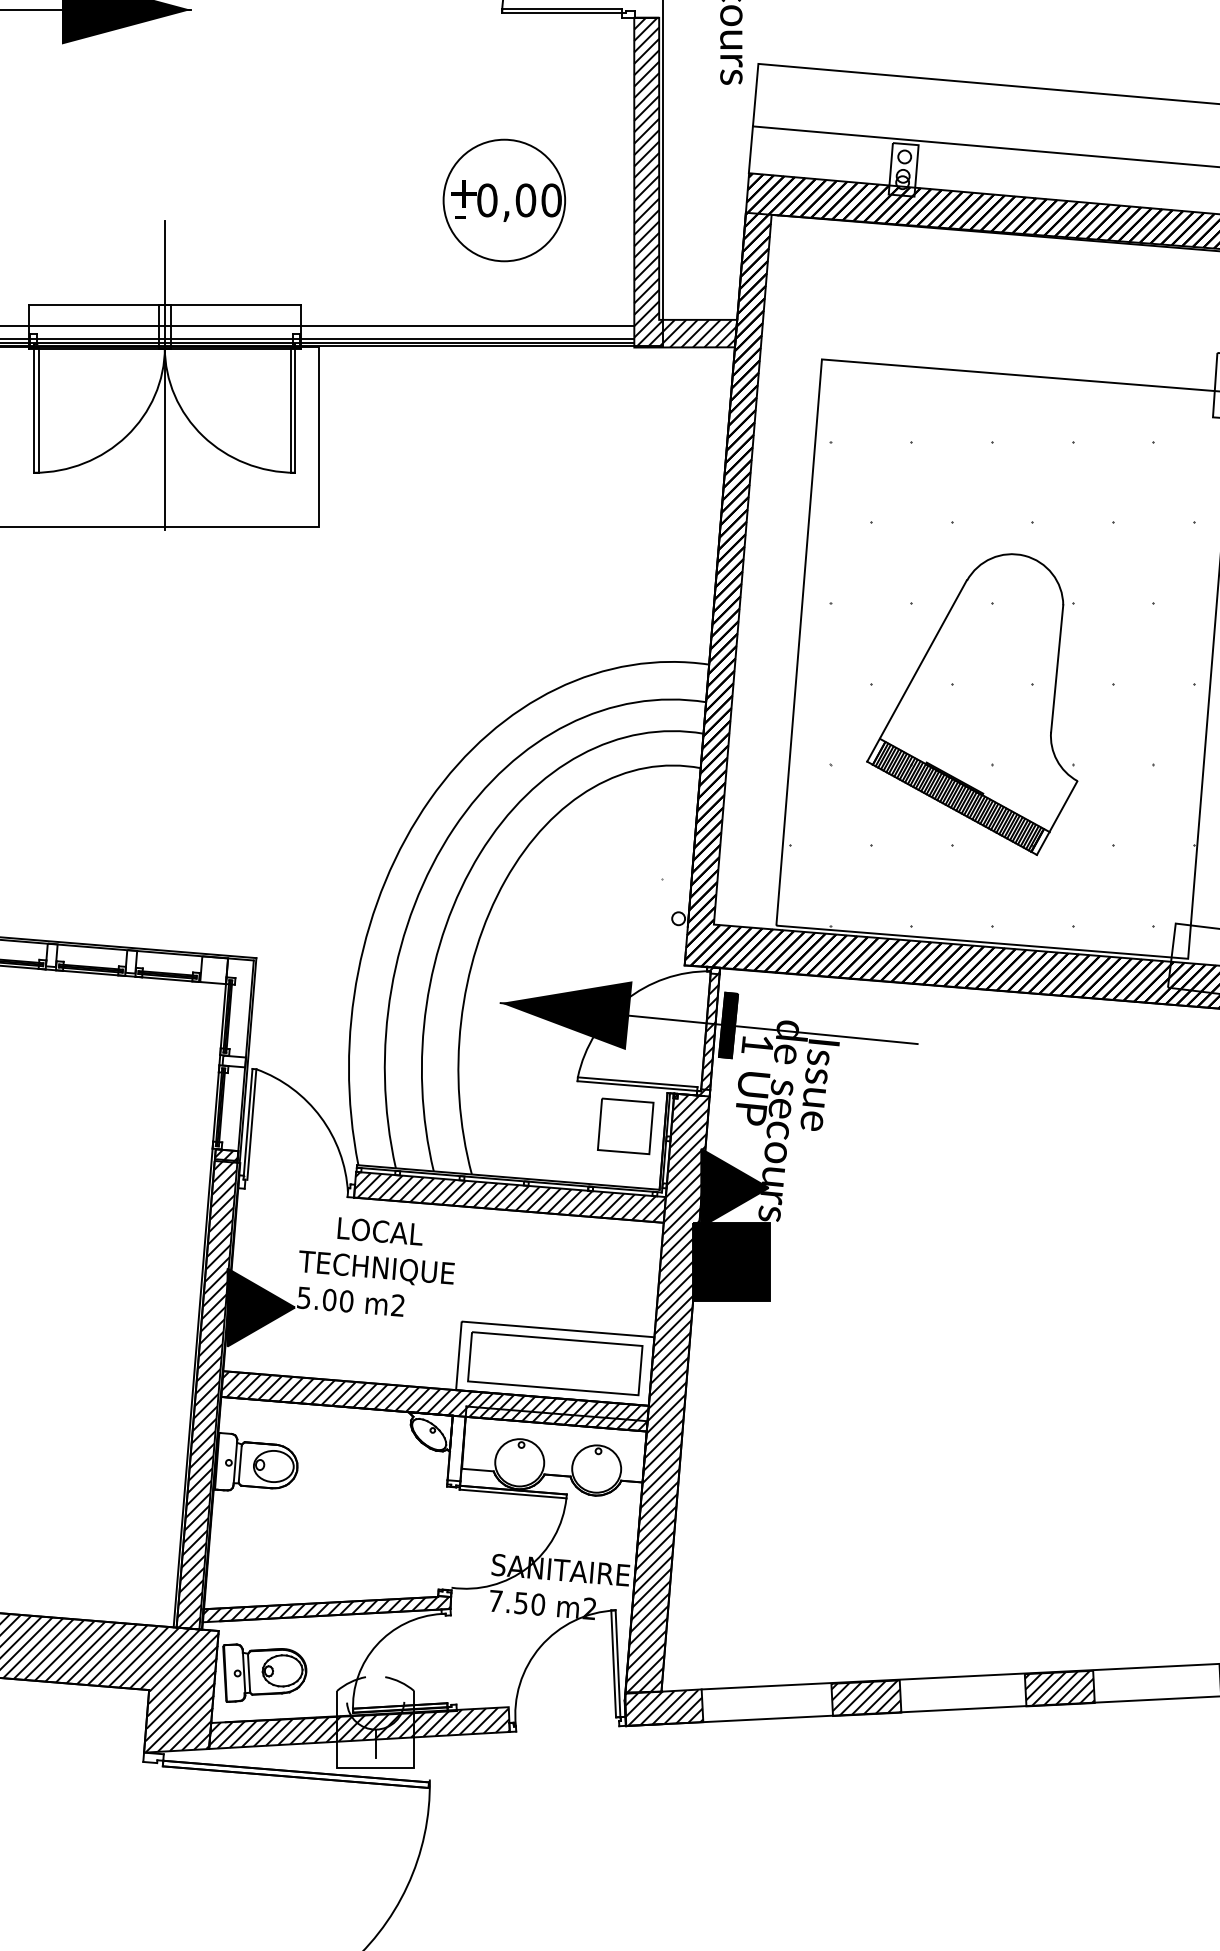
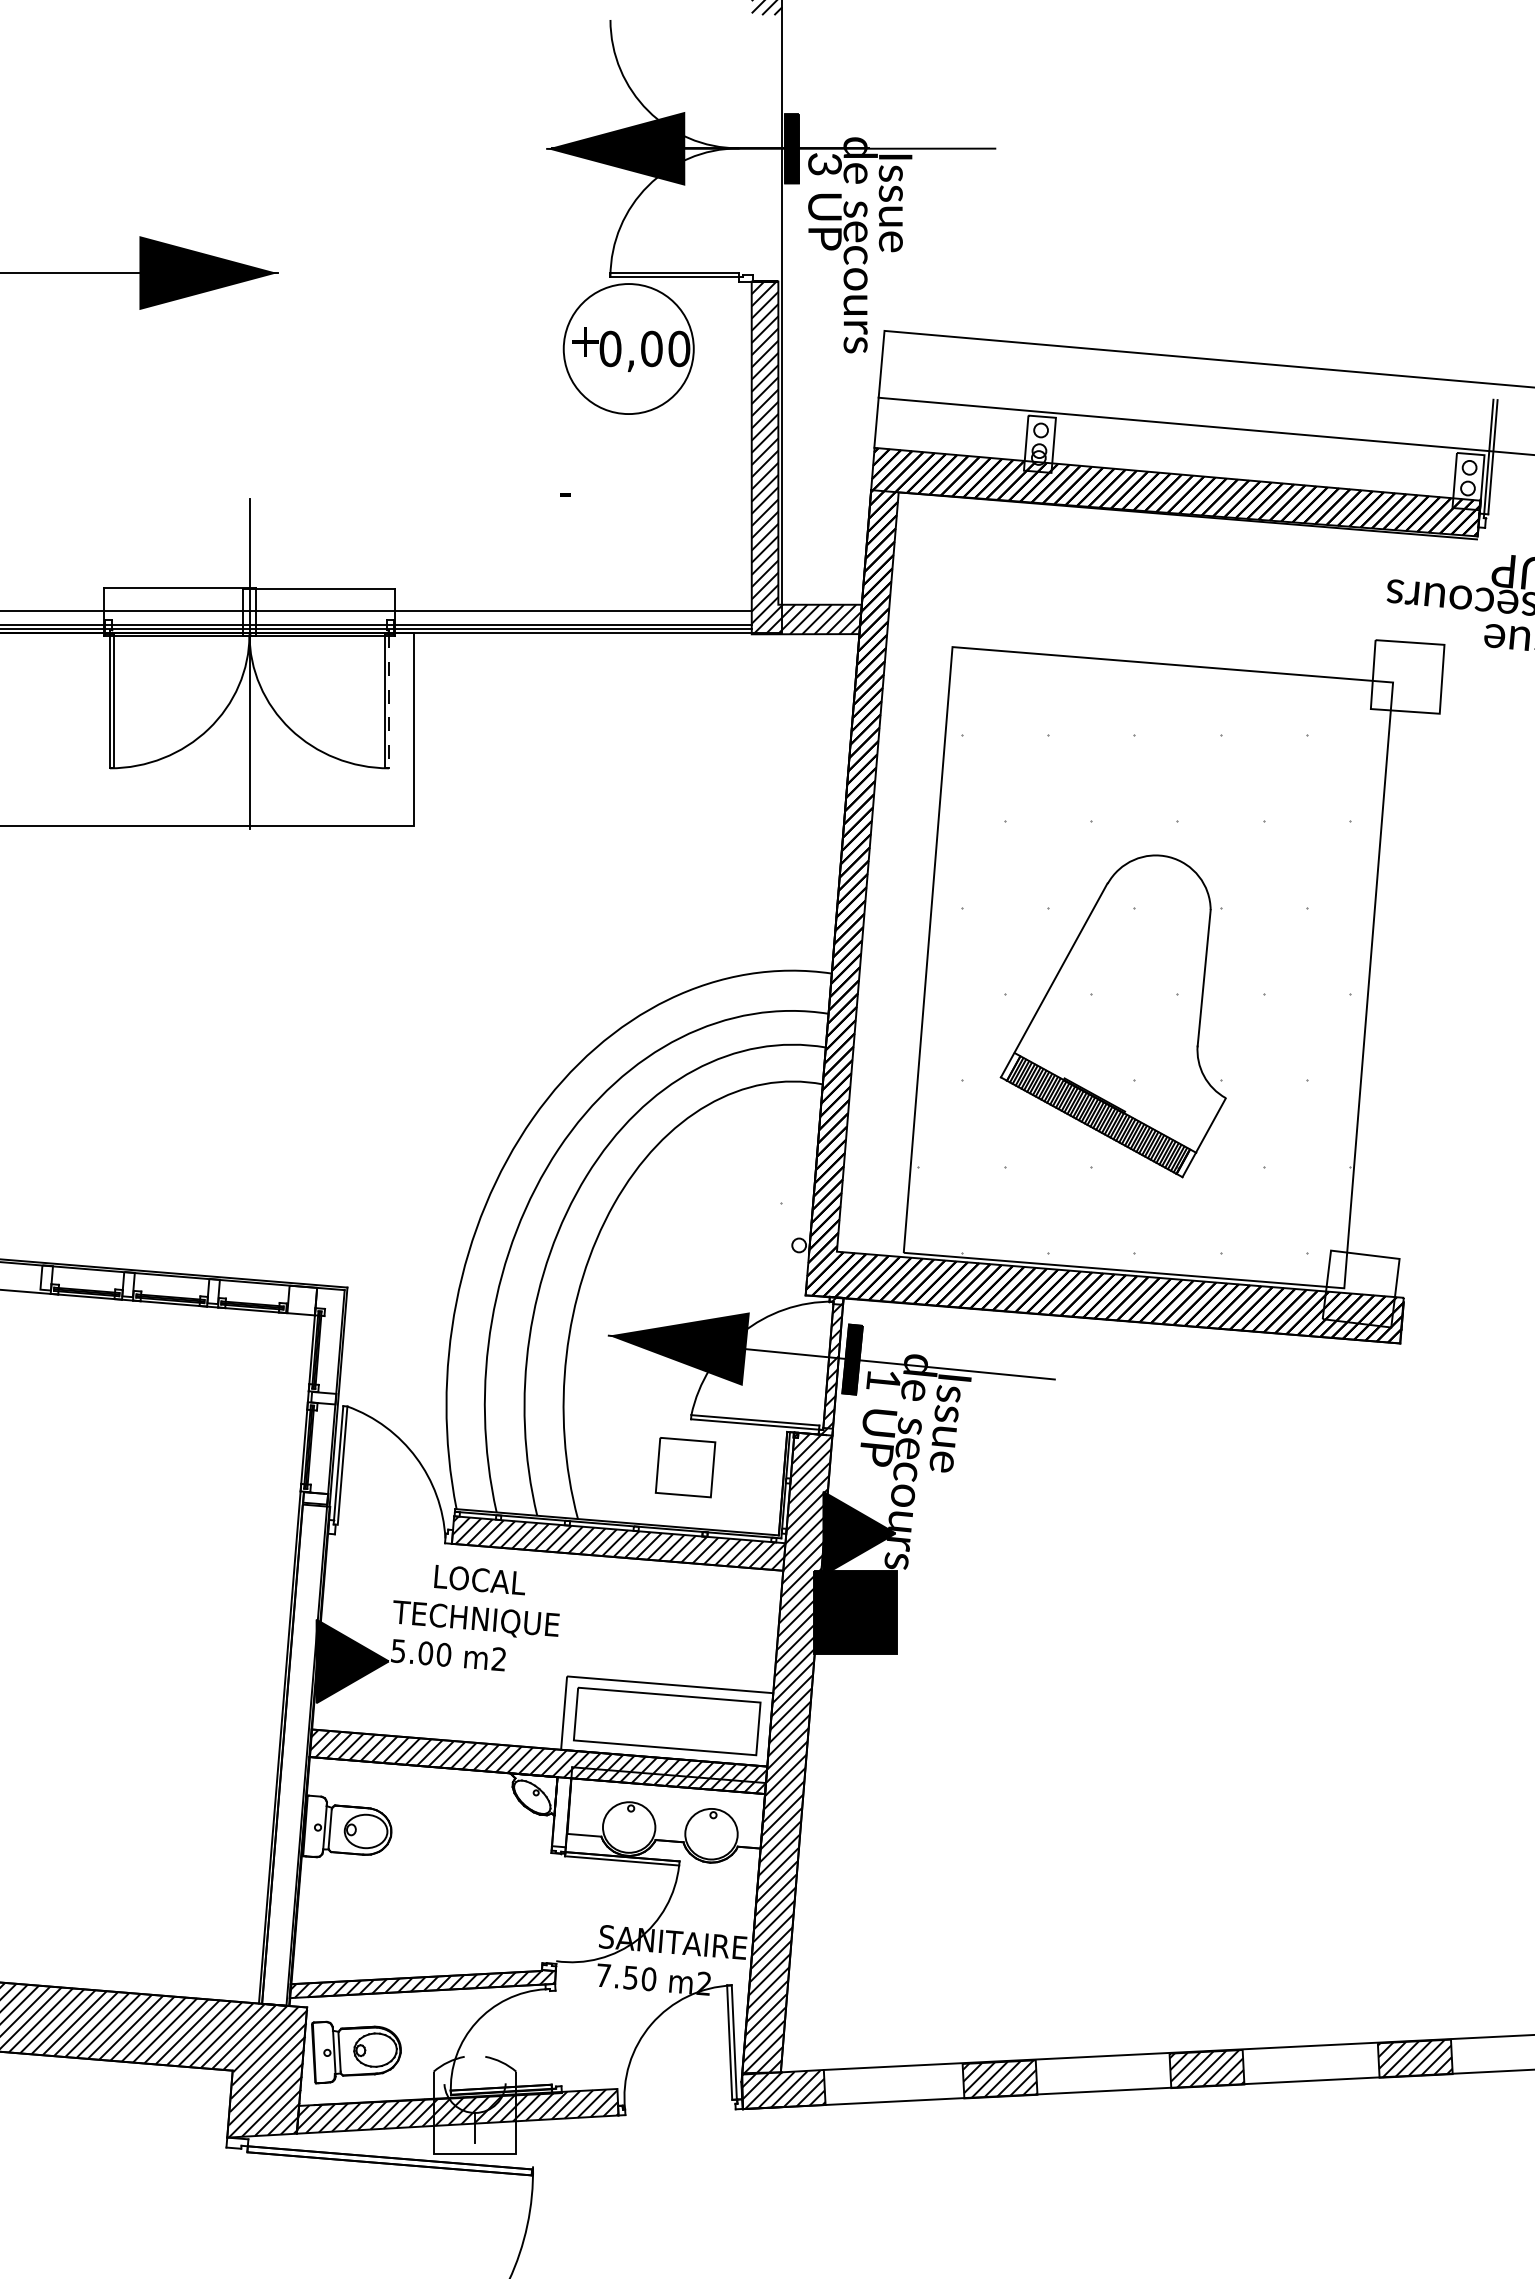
part: (504, 200) -> (628, 348), moved
line: (295, 410) -> (389, 701), solid -> dashed
hatch: (992, 684) -> (1134, 994), removed
part: (625, 1126) -> (685, 1467), moved
hatch: (207, 1388) -> (295, 1748), removed

